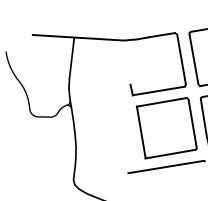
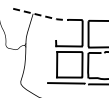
line: (96, 39) -> (43, 16), solid -> dashed

